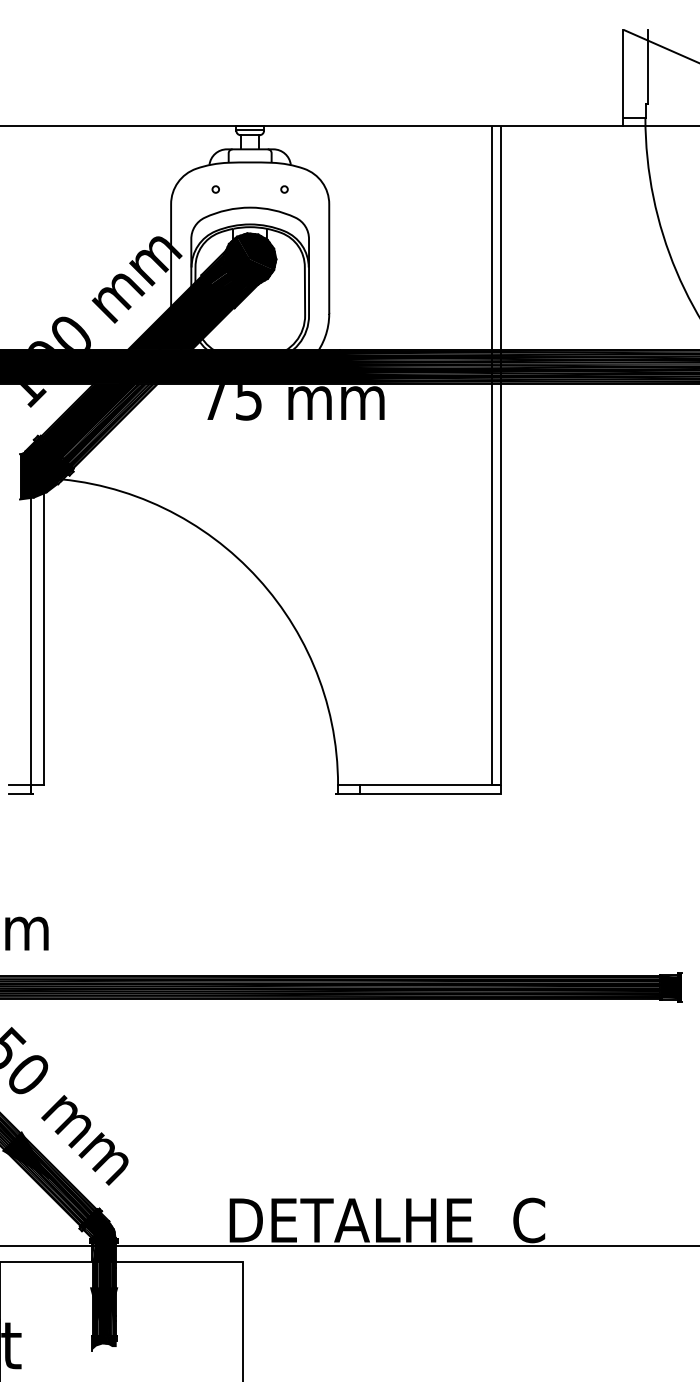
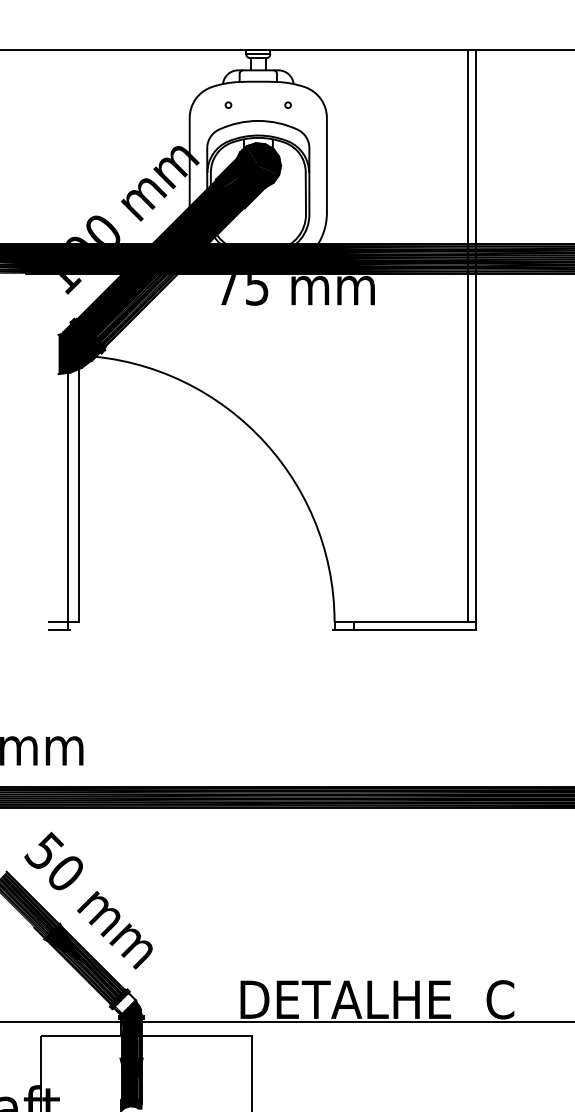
fill: (96, 1224) -> (124, 1003), removed

